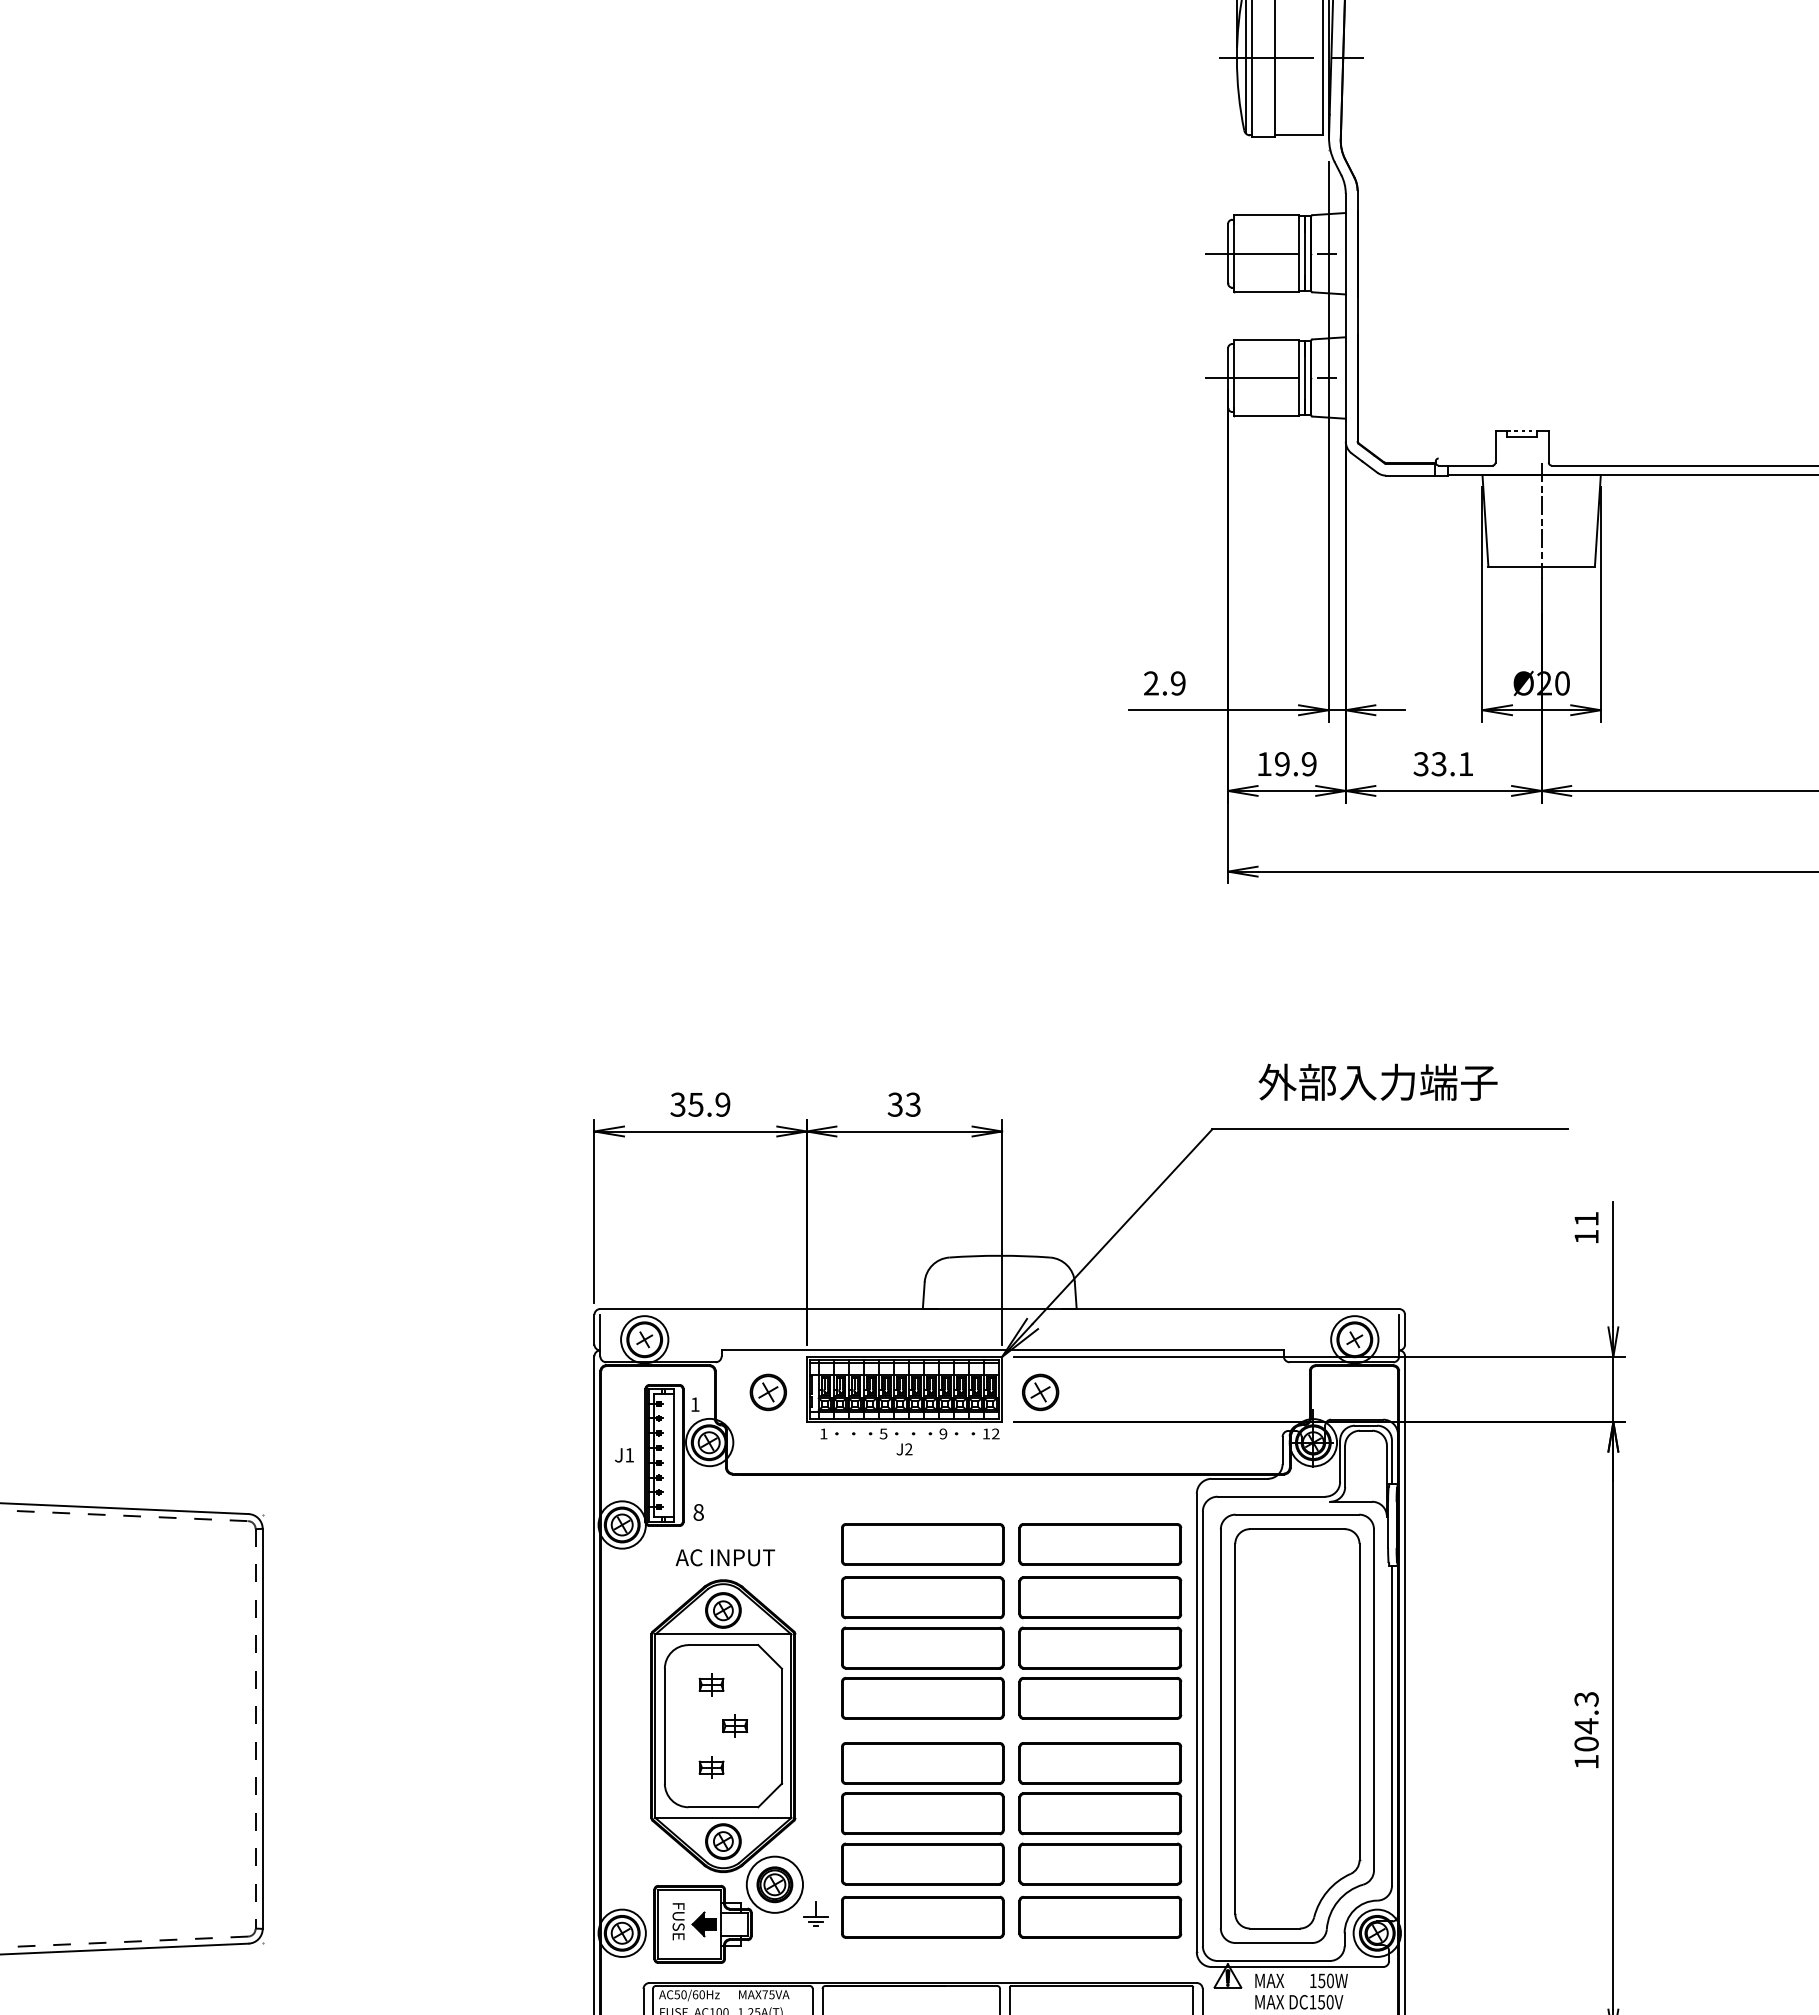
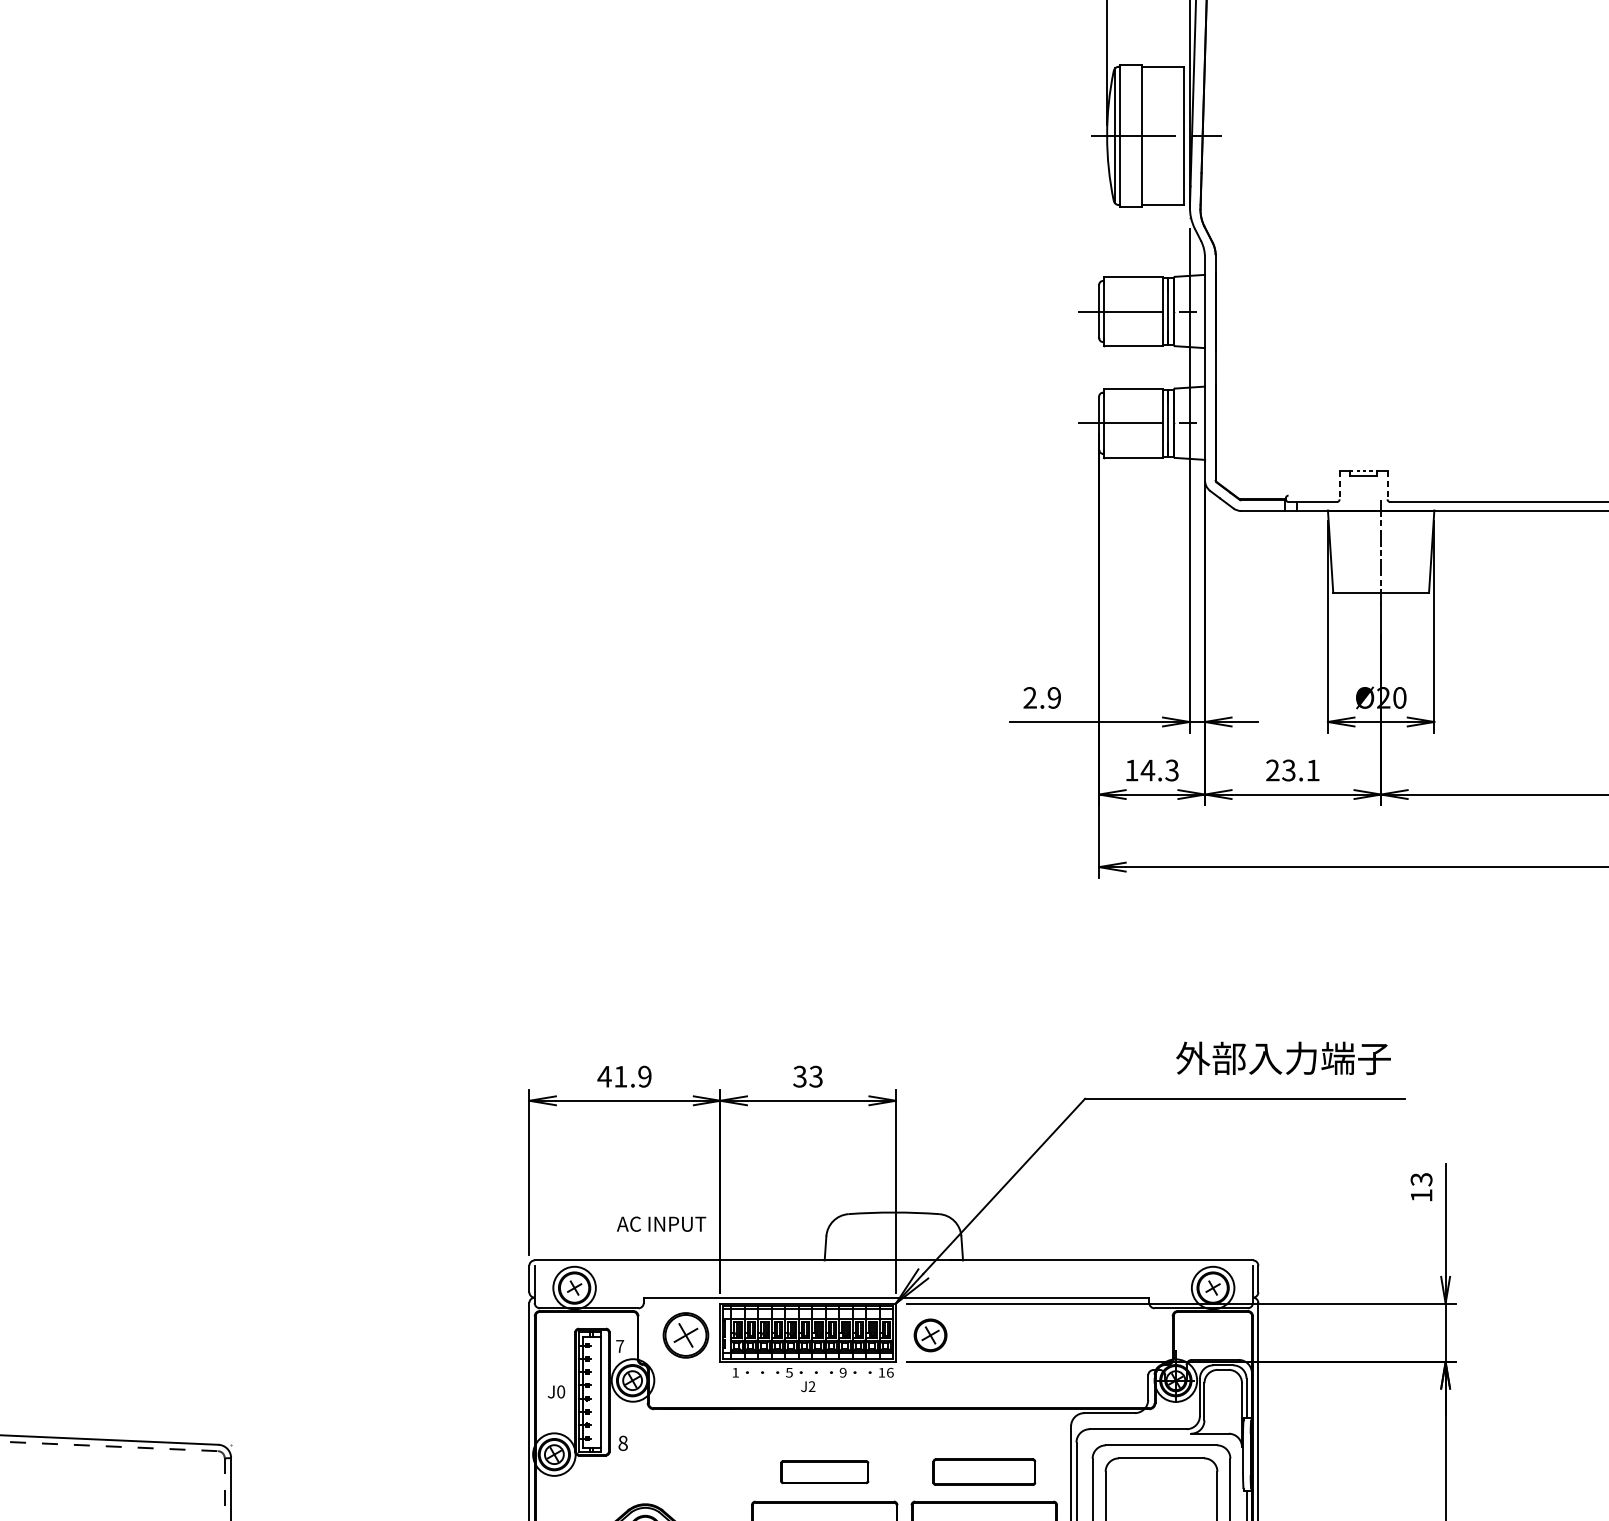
line: (1495, 446) -> (1339, 484), solid -> dashed
line: (1548, 446) -> (1387, 484), solid -> dashed
text: (1295, 764) -> (1159, 770), 19.9 -> 14.3
text: (1420, 764) -> (1272, 770), 33.1 -> 23.1
text: (1377, 1081) -> (1282, 1057), moved
text: (686, 1104) -> (612, 1076), 35.9 -> 41.9
text: (1586, 1219) -> (1421, 1179), 11 -> 13
part: (767, 1392) -> (685, 1335), size x1.4
text: (695, 1404) -> (620, 1346), 1 -> 7
text: (995, 1433) -> (890, 1372), 12 -> 16
text: (629, 1455) -> (560, 1392), J1 -> J0
part: (922, 1544) -> (824, 1472), size x0.6
part: (1100, 1544) -> (984, 1472), size x0.7
text: (724, 1557) -> (660, 1223), moved

